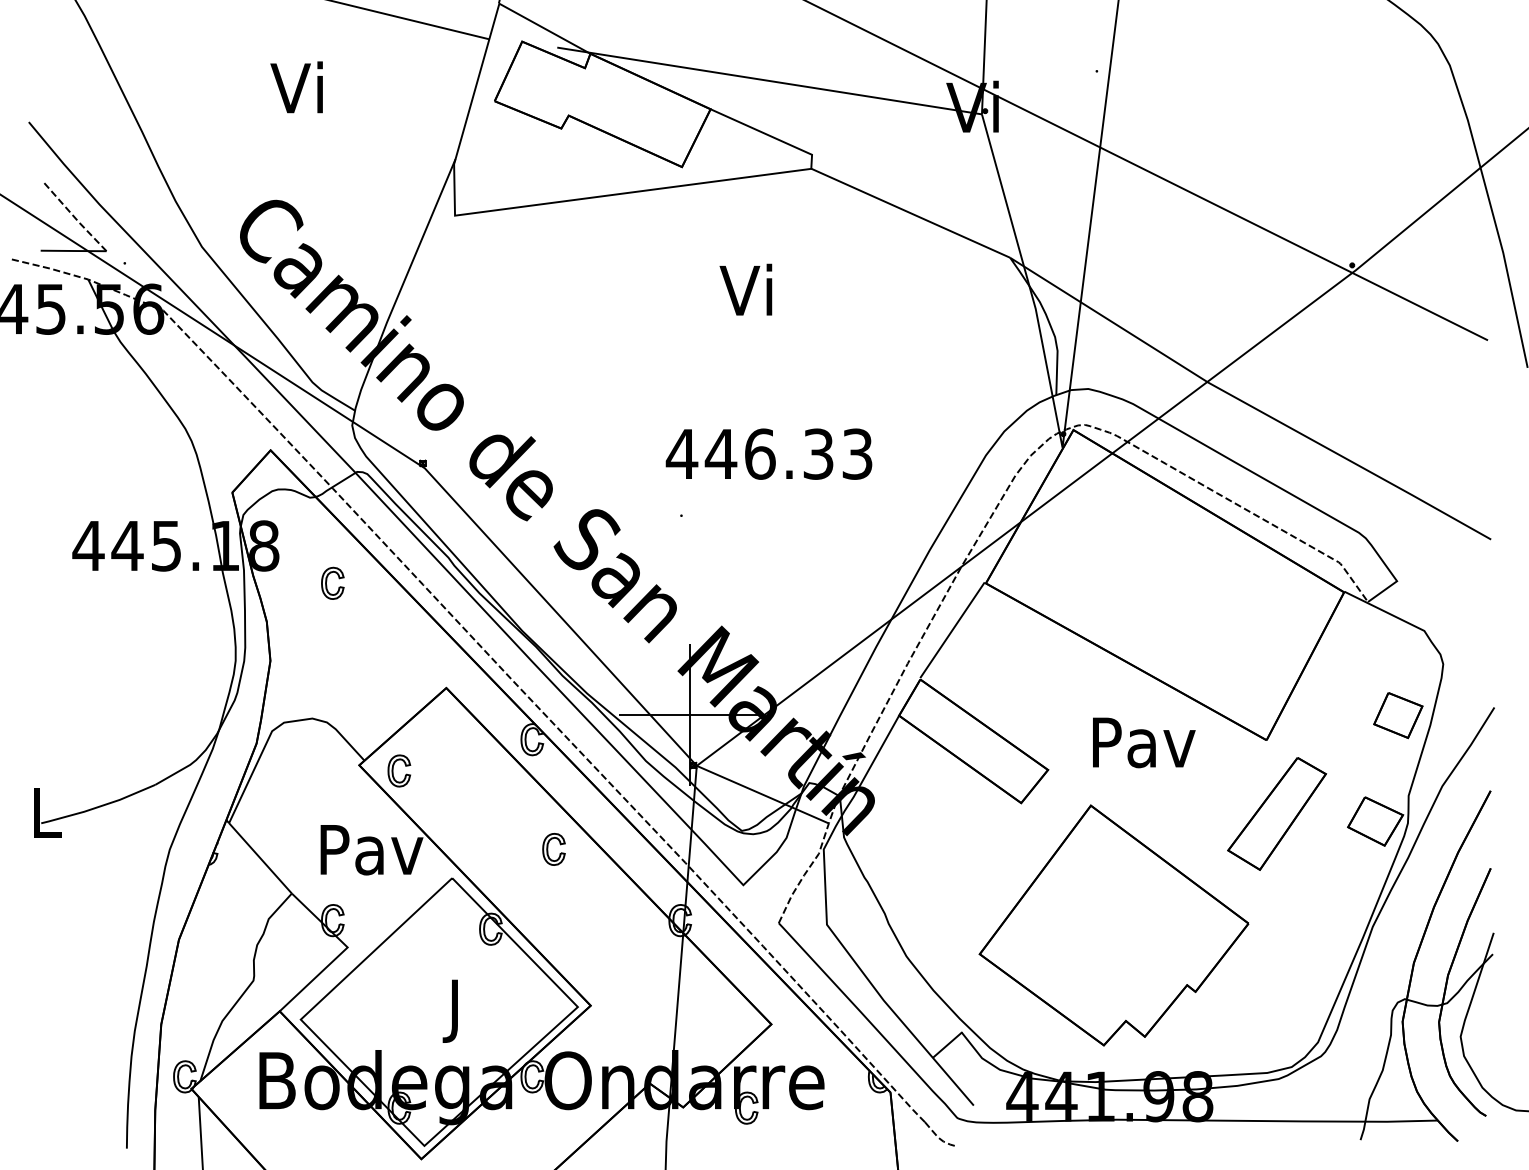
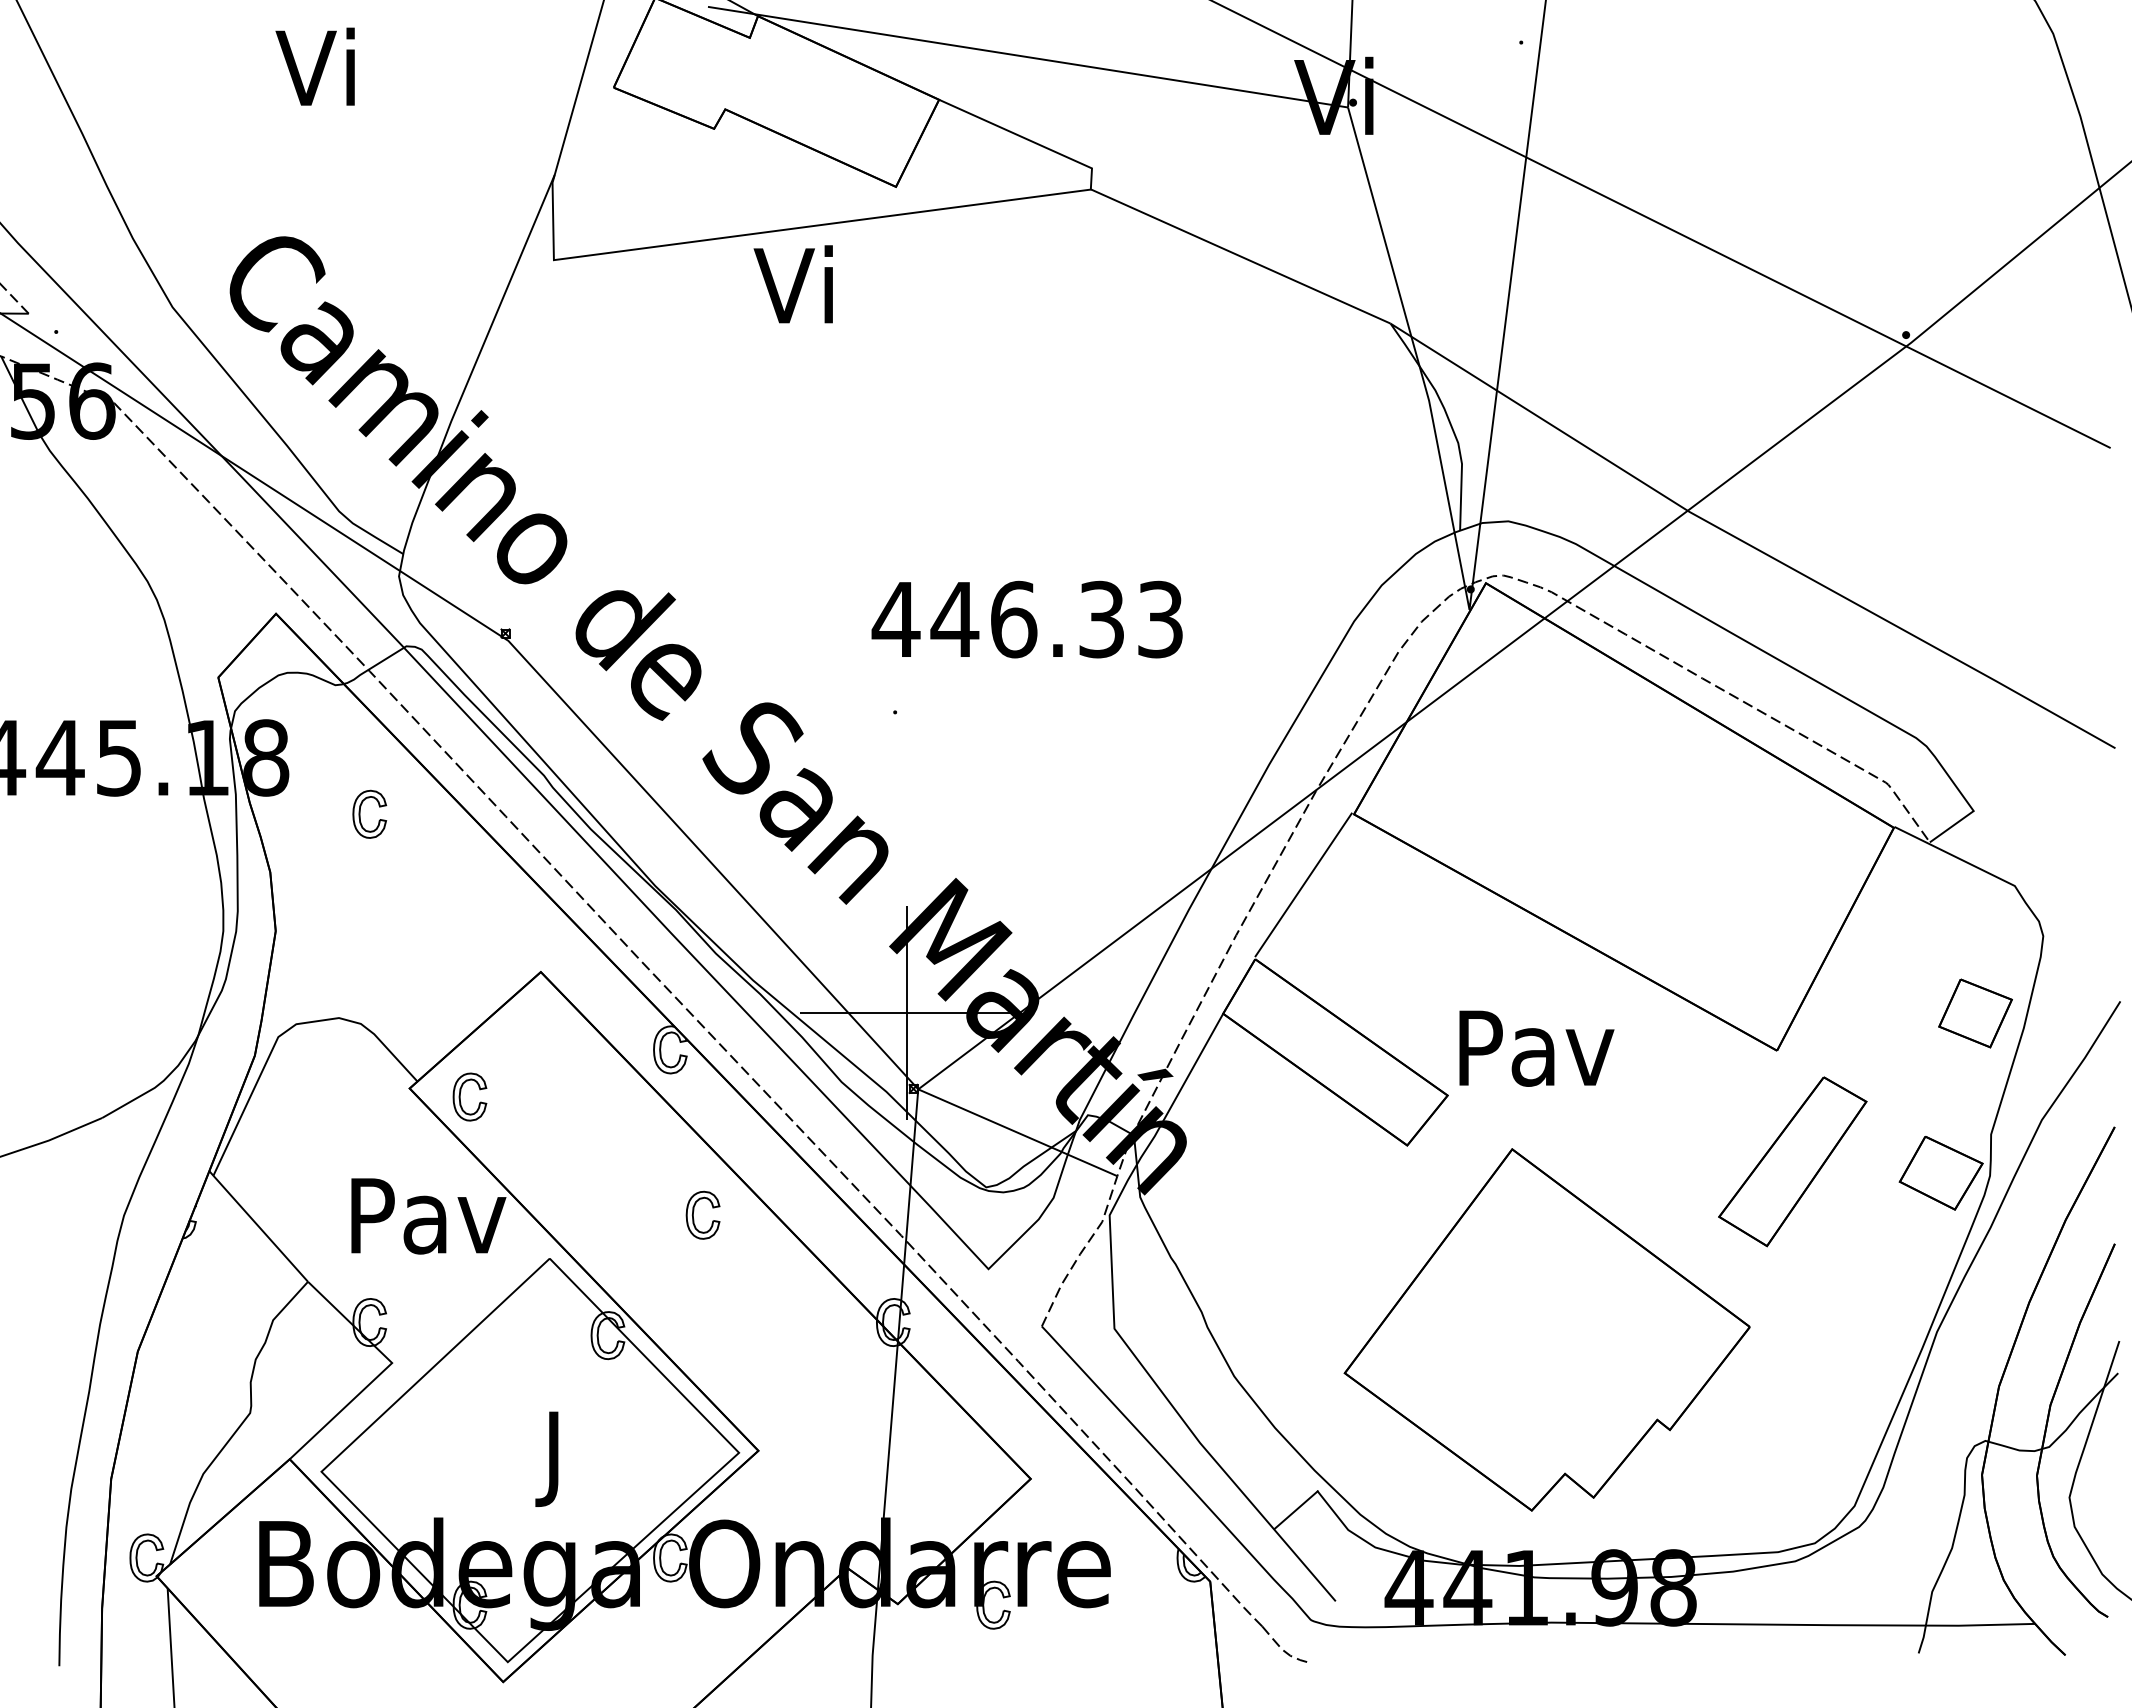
text: (745, 289) -> (792, 283), moved
text: (1144, 742) -> (1537, 1048), moved

